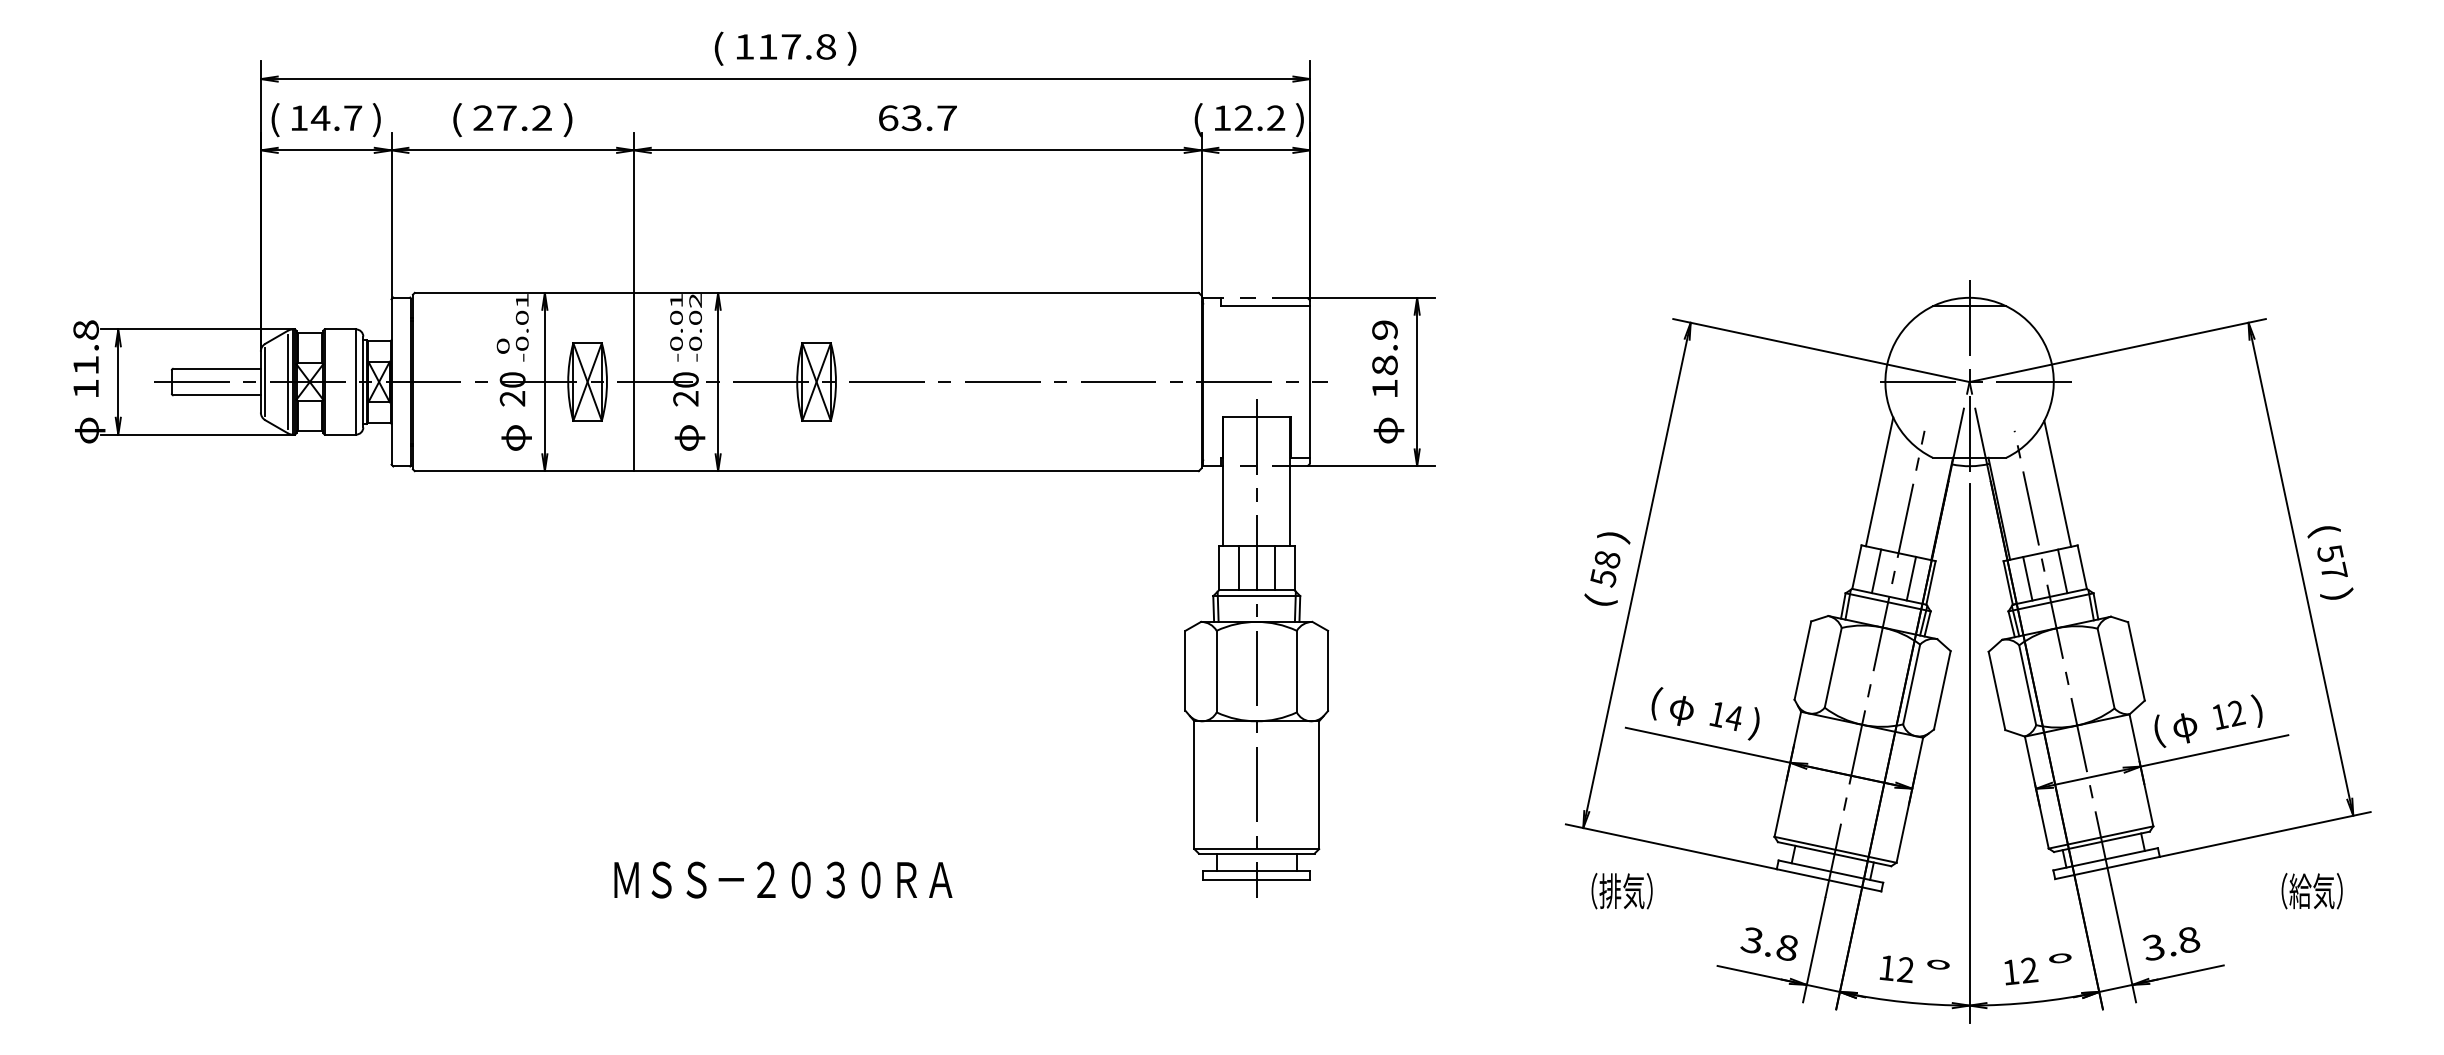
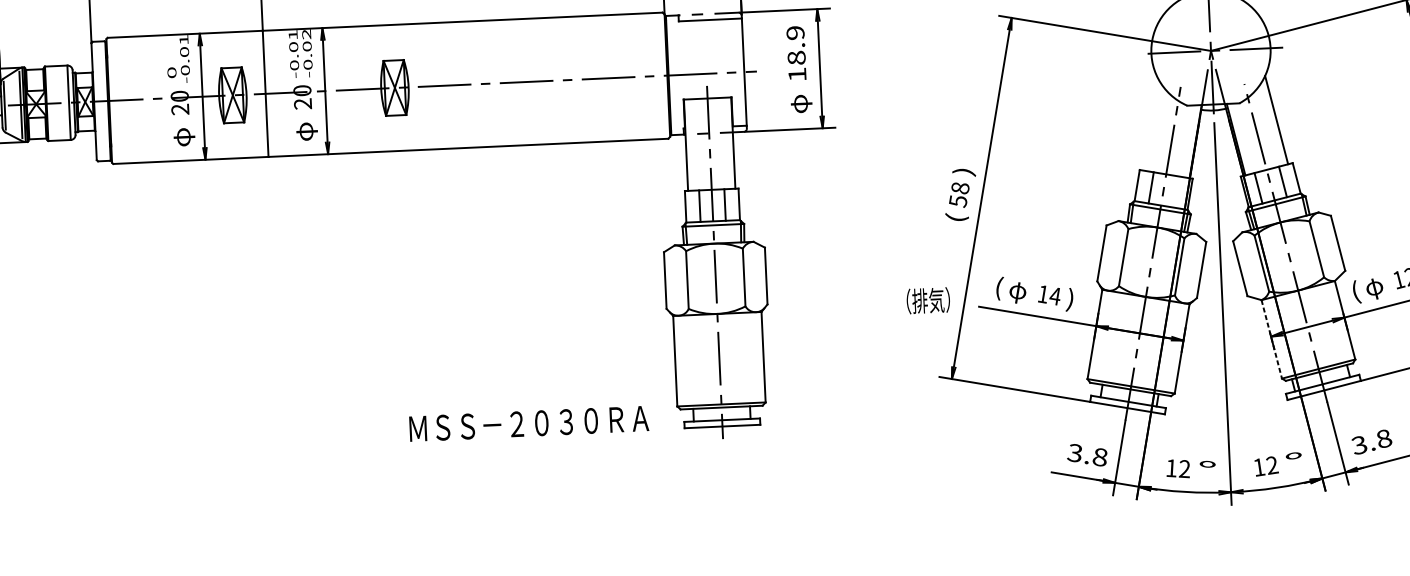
line: (1879, 481) -> (1150, 124), removed
line: (1911, 578) -> (1176, 191), removed
line: (2036, 793) -> (1271, 340), solid -> dashed
text: (783, 879) -> (529, 423), moved
text: (1621, 891) -> (927, 301), moved

